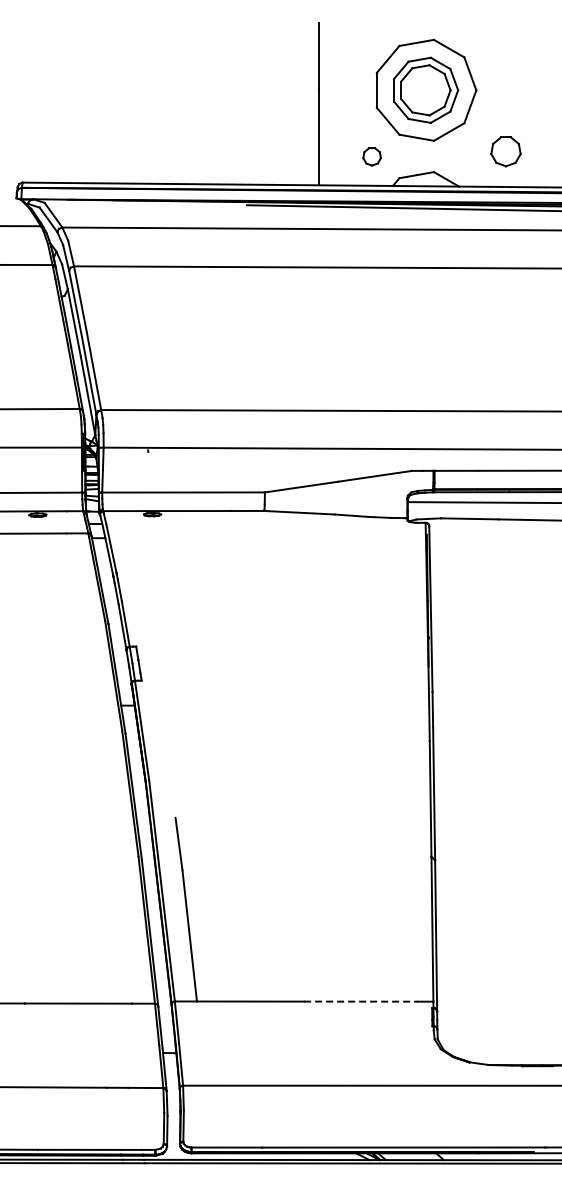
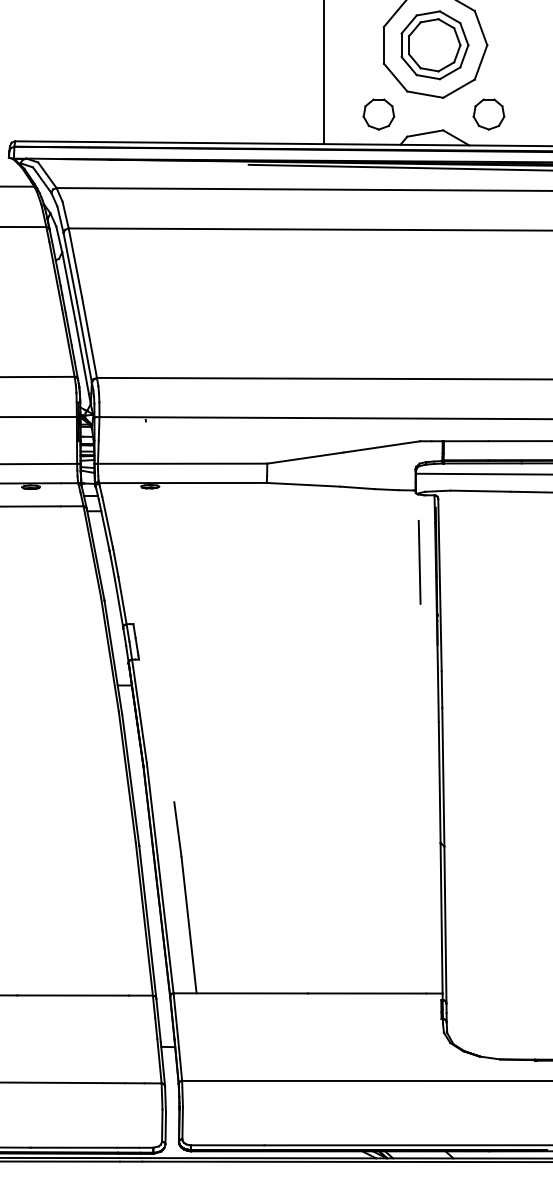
part: (505, 151) -> (488, 114), moved
part: (371, 156) -> (378, 114), size x1.67
line: (411, 587) -> (419, 562), added
line: (360, 1001) -> (366, 993), dashed -> solid

